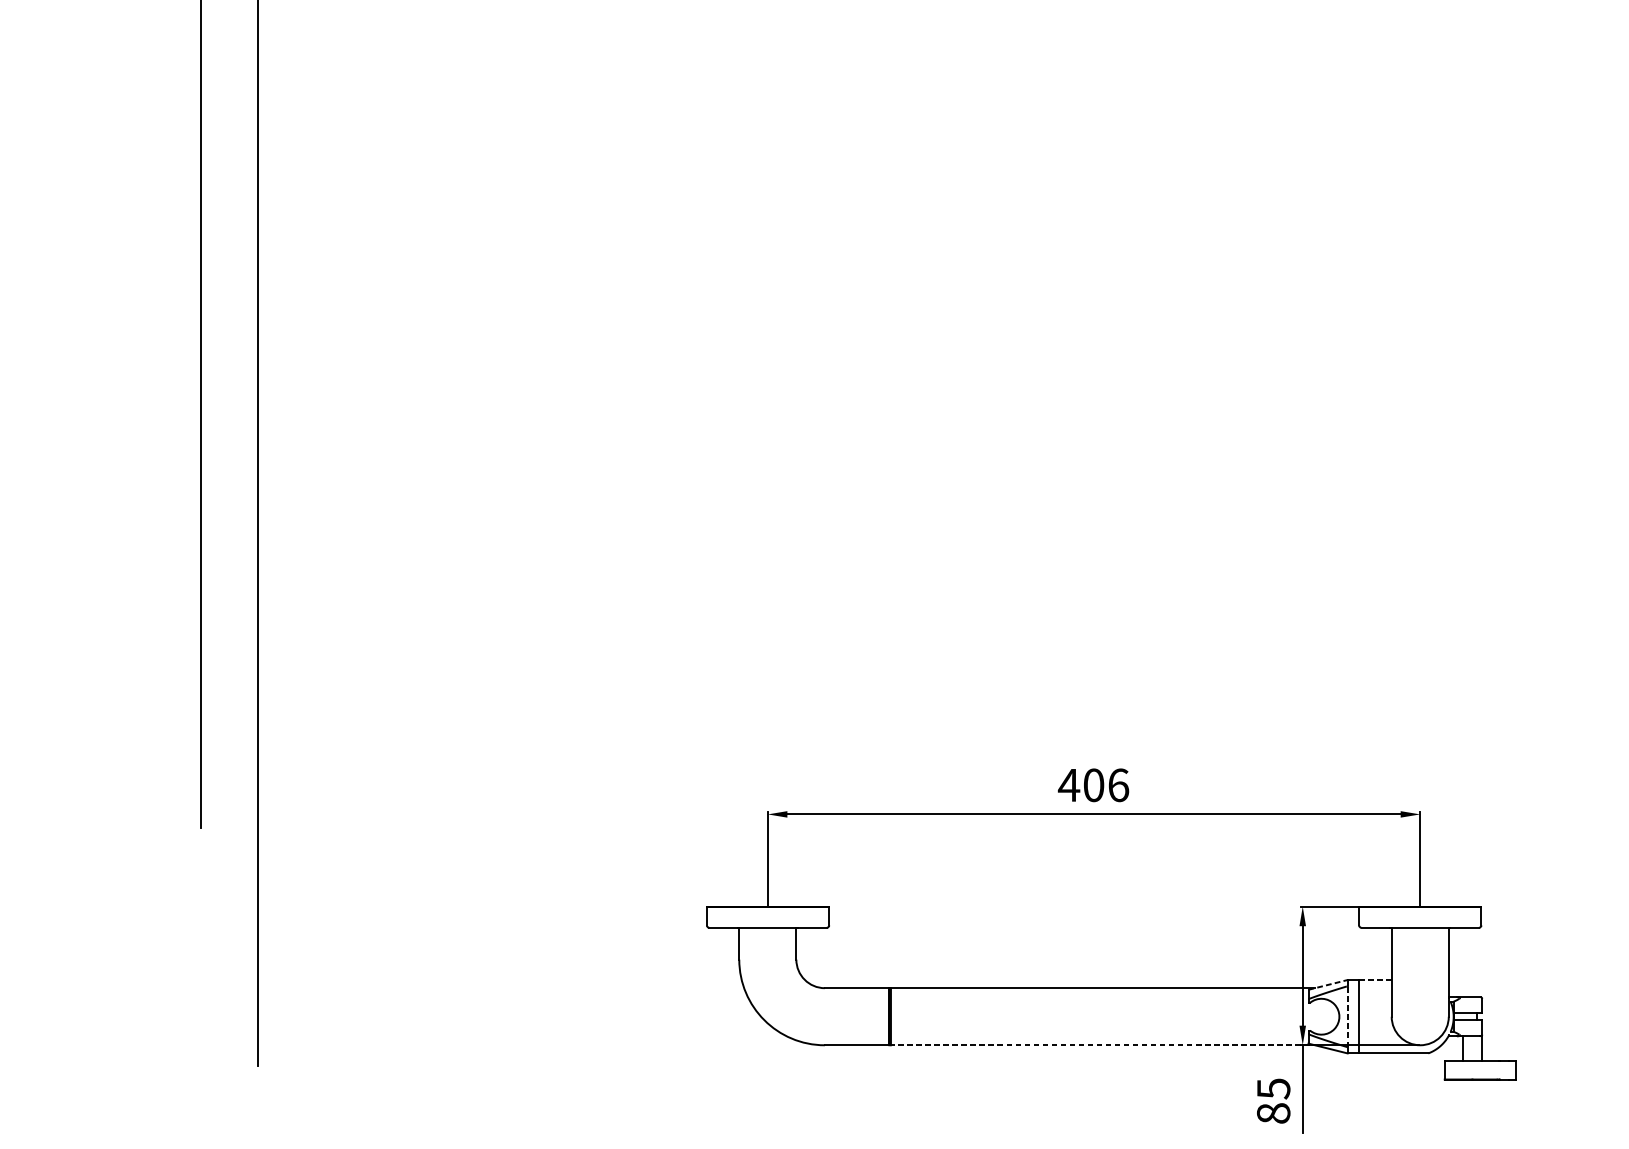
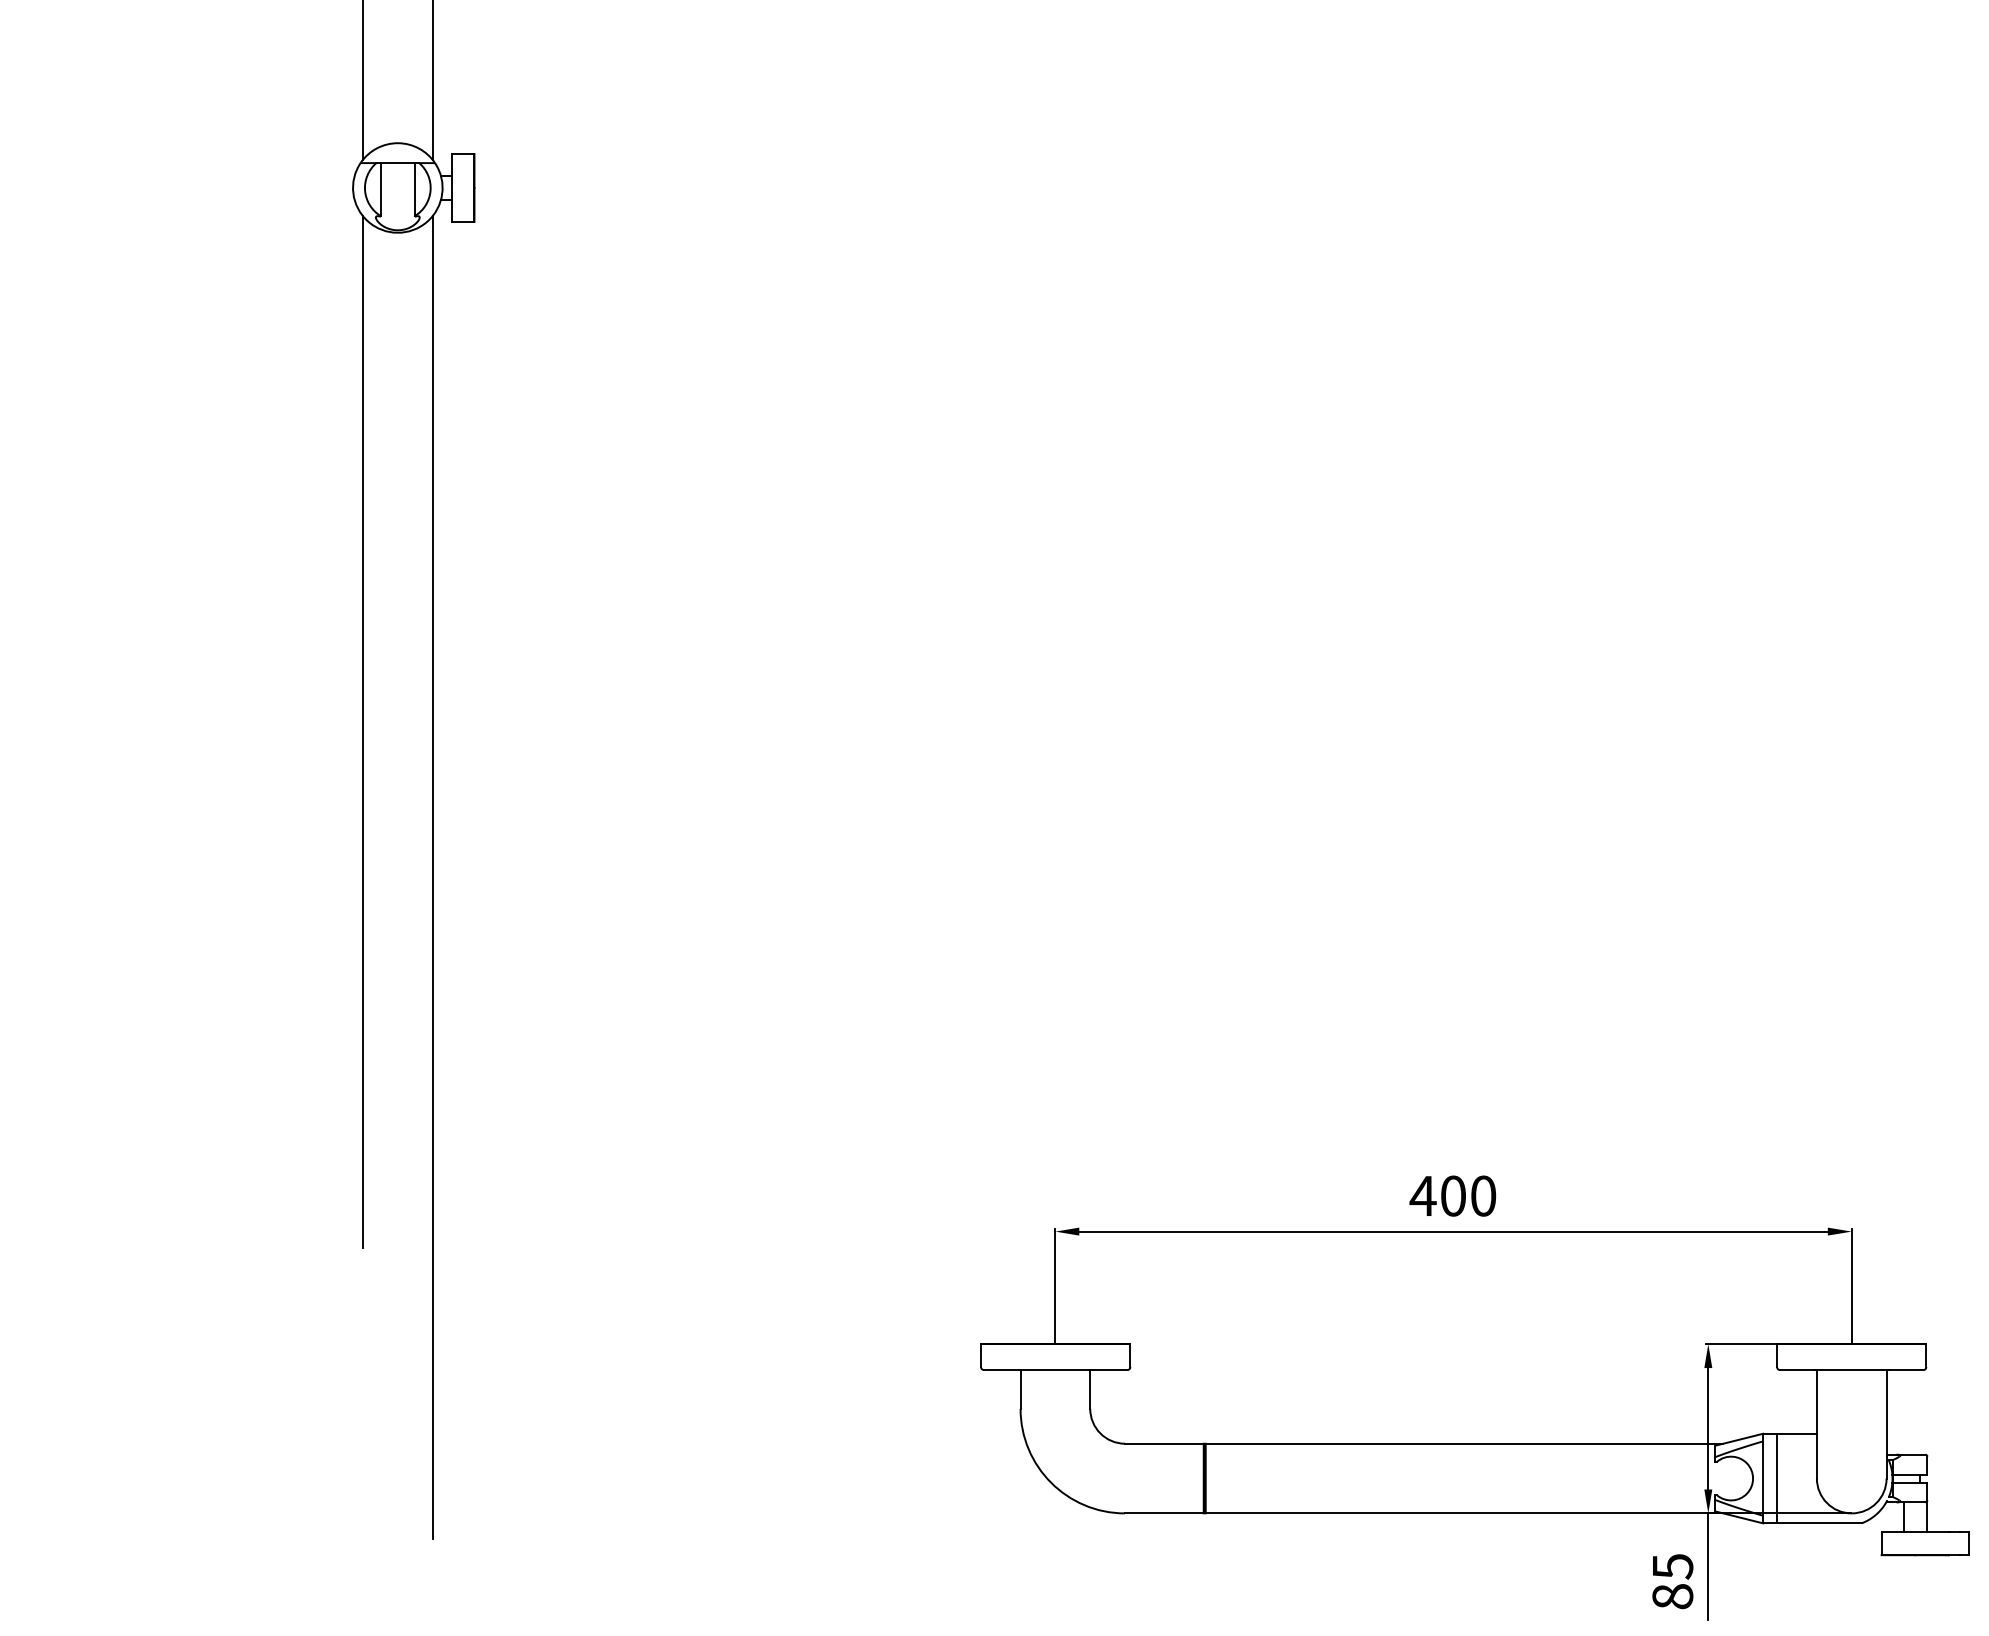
text: (1118, 784) -> (1483, 1195), 406 -> 400
line: (1374, 979) -> (1796, 1433), dashed -> solid
line: (1328, 984) -> (1739, 1439), dashed -> solid
line: (1347, 1016) -> (1763, 1478), dashed -> solid
line: (1102, 1045) -> (1463, 1513), dashed -> solid

